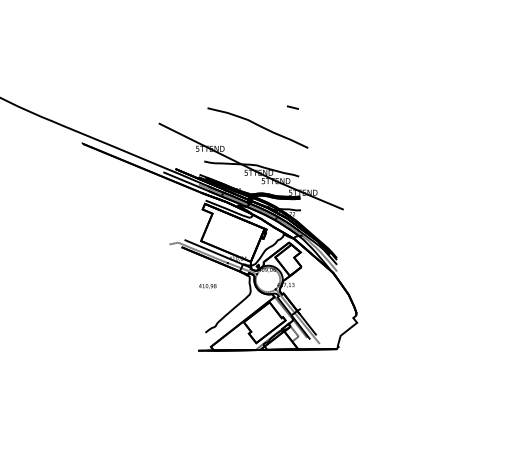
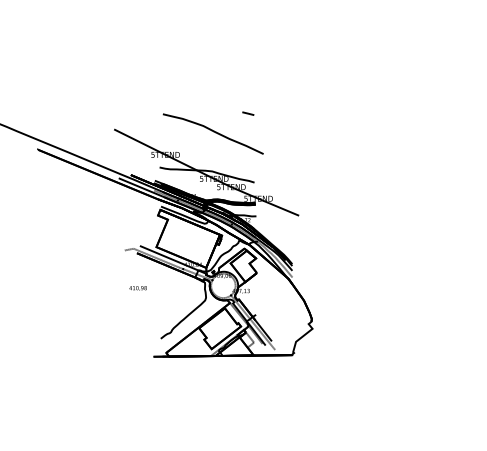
text: (207, 286) -> (137, 288), moved

